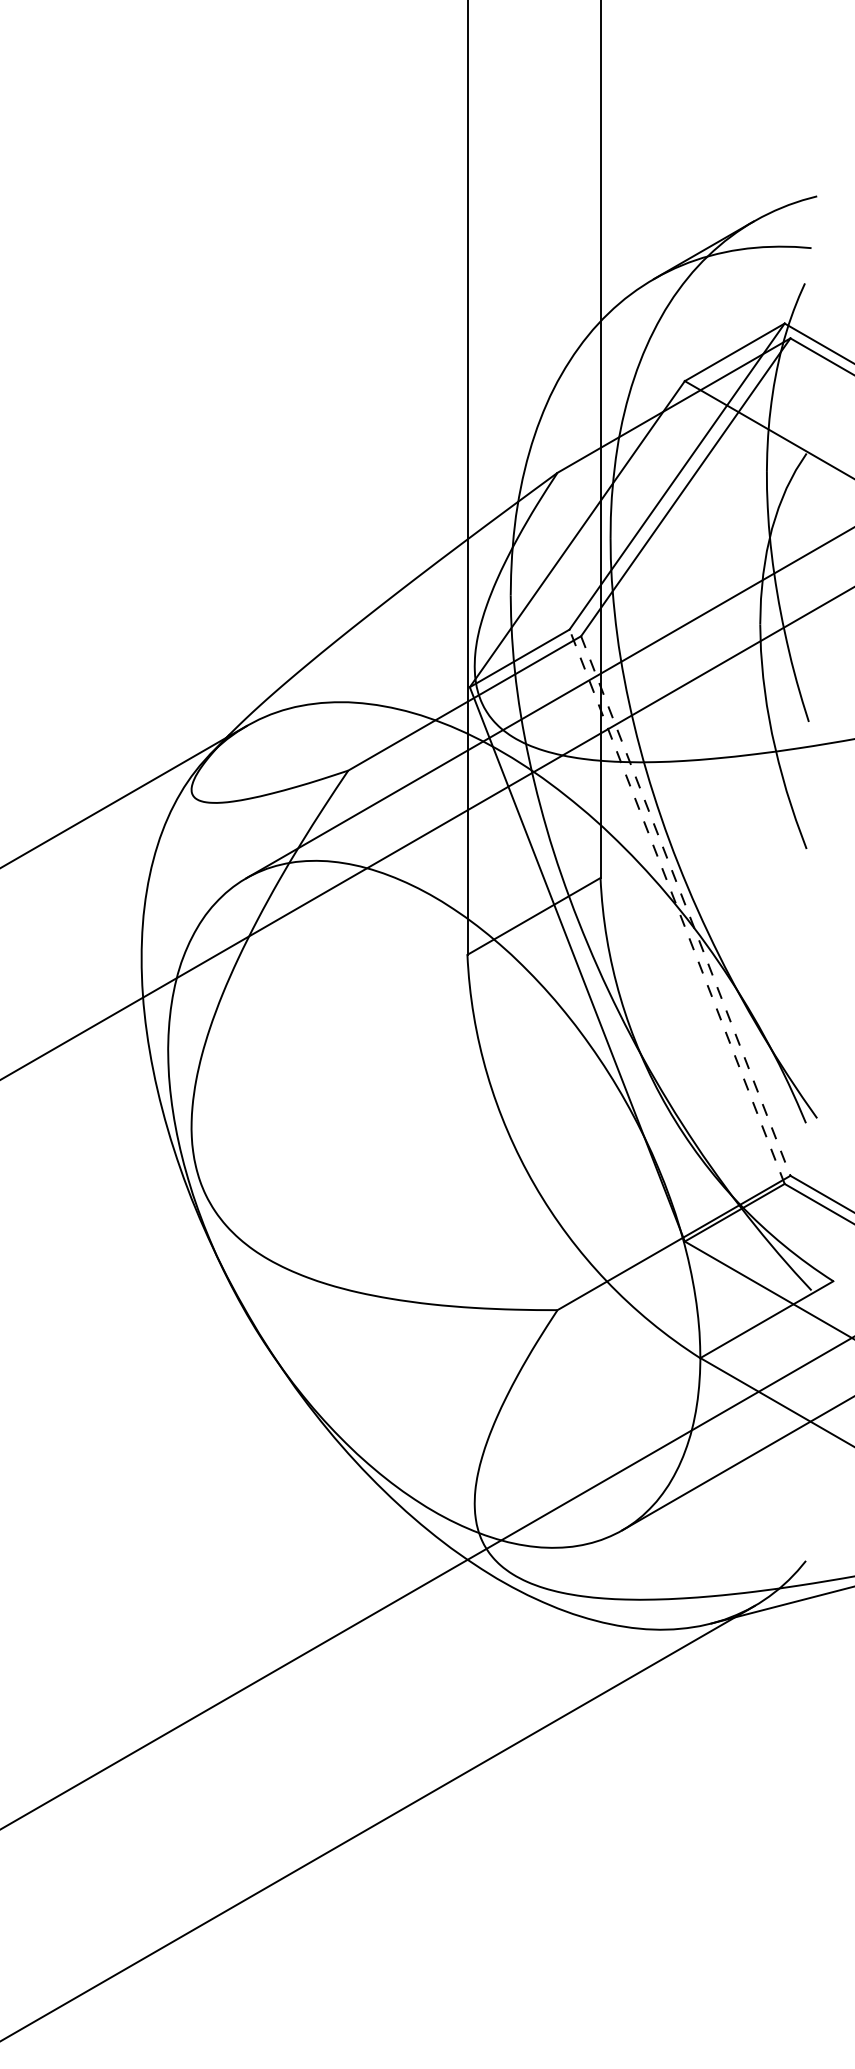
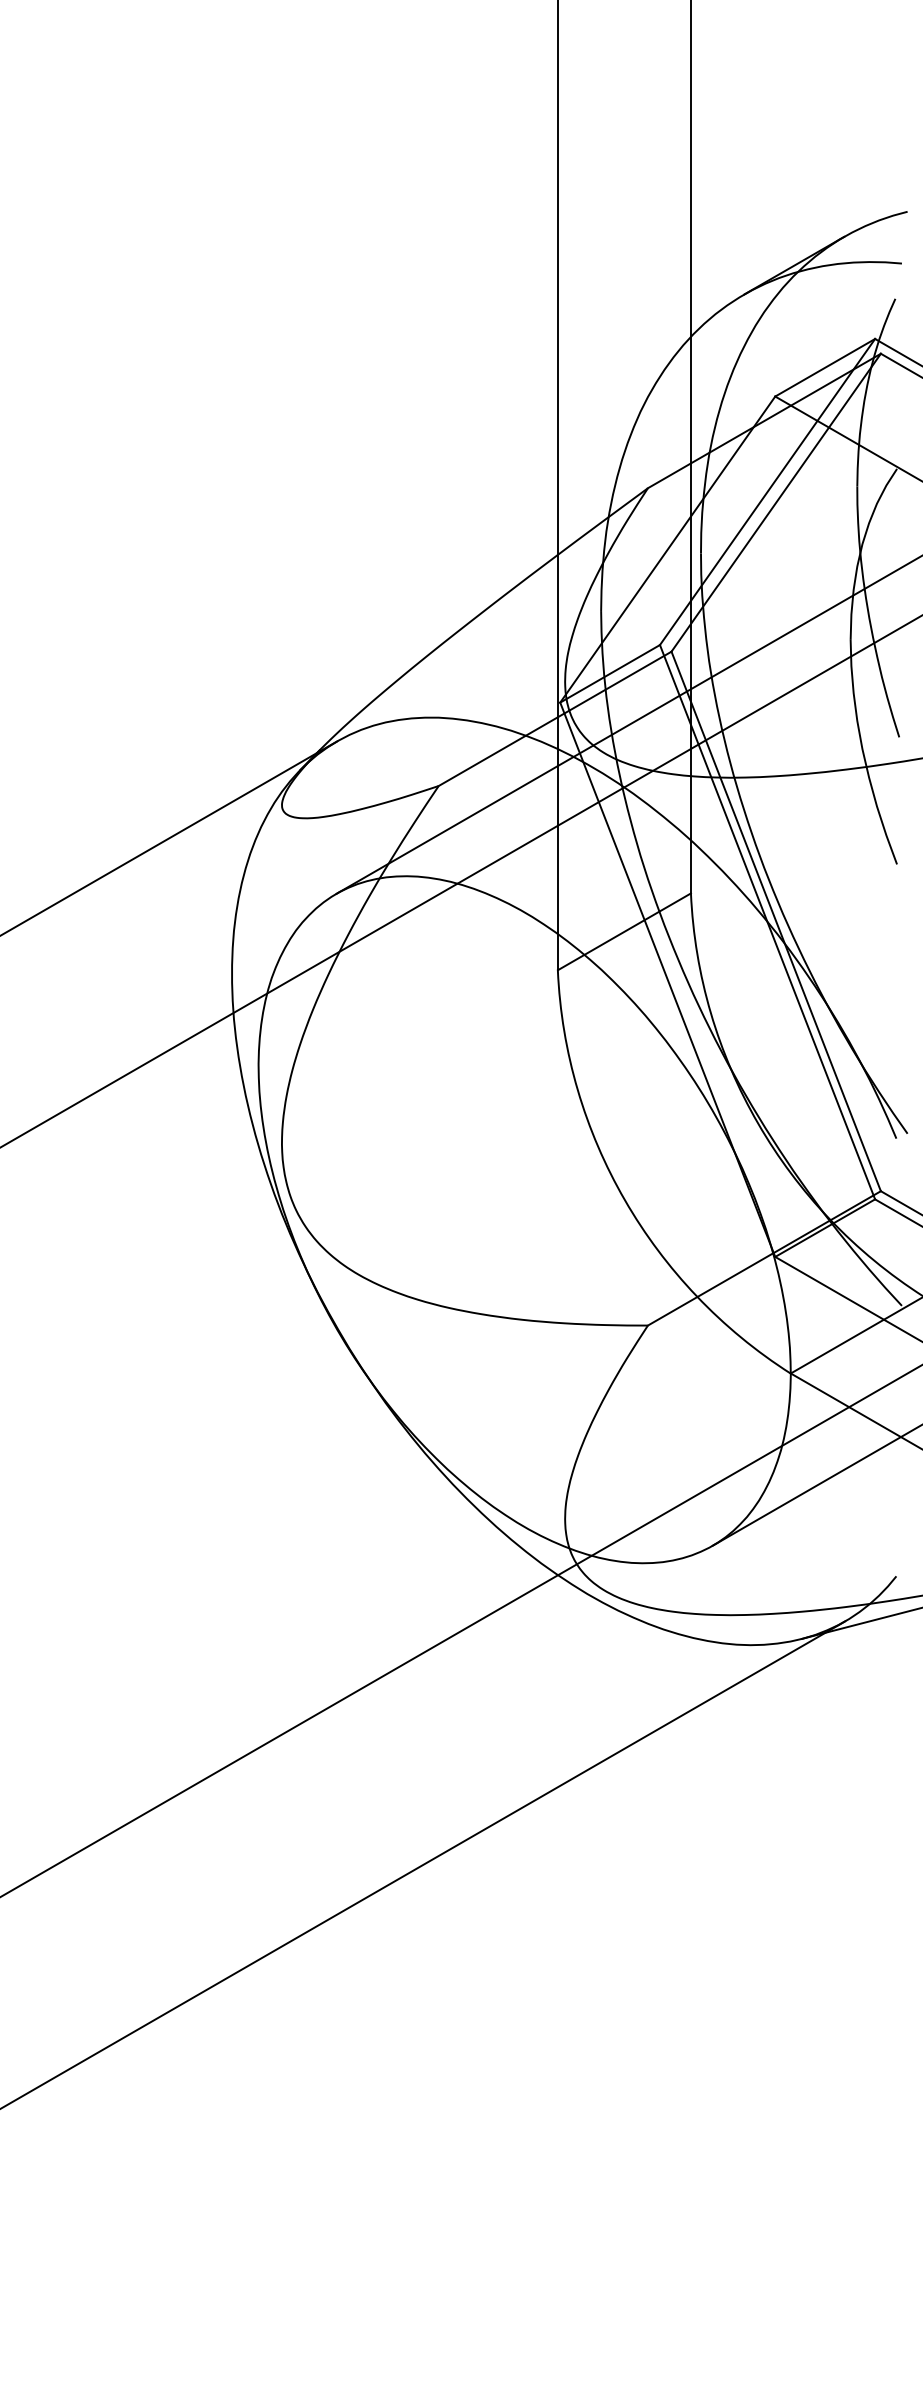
line: (677, 906) -> (767, 921), dashed -> solid
line: (686, 906) -> (776, 921), dashed -> solid

